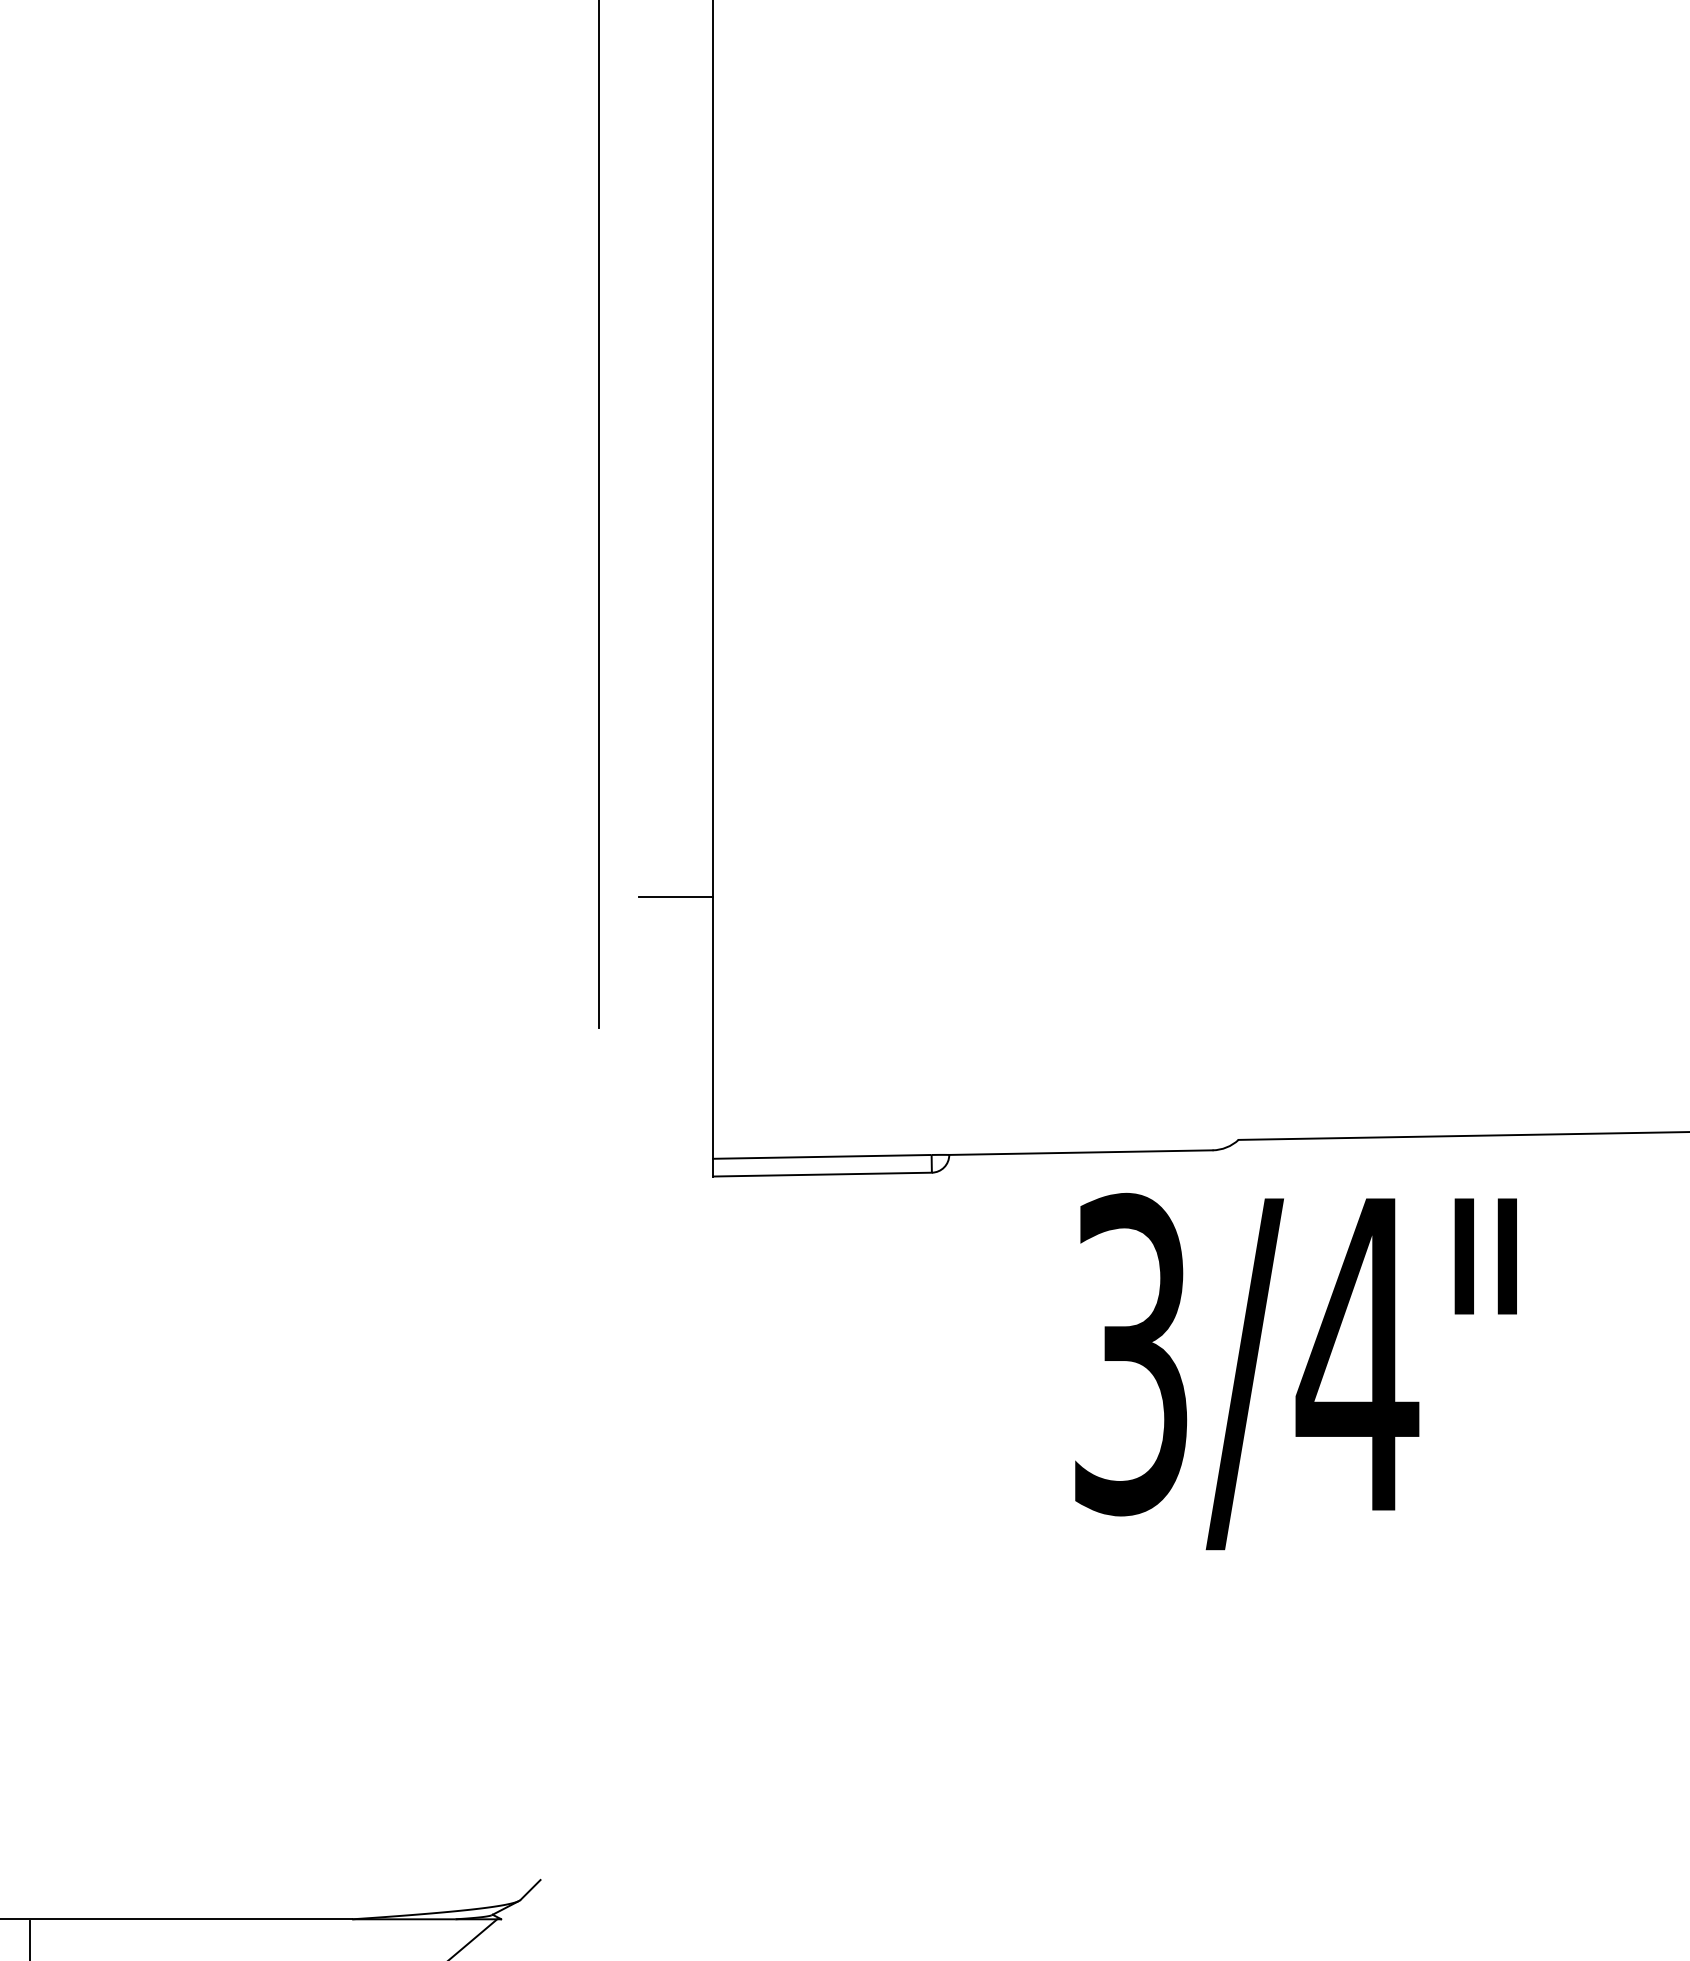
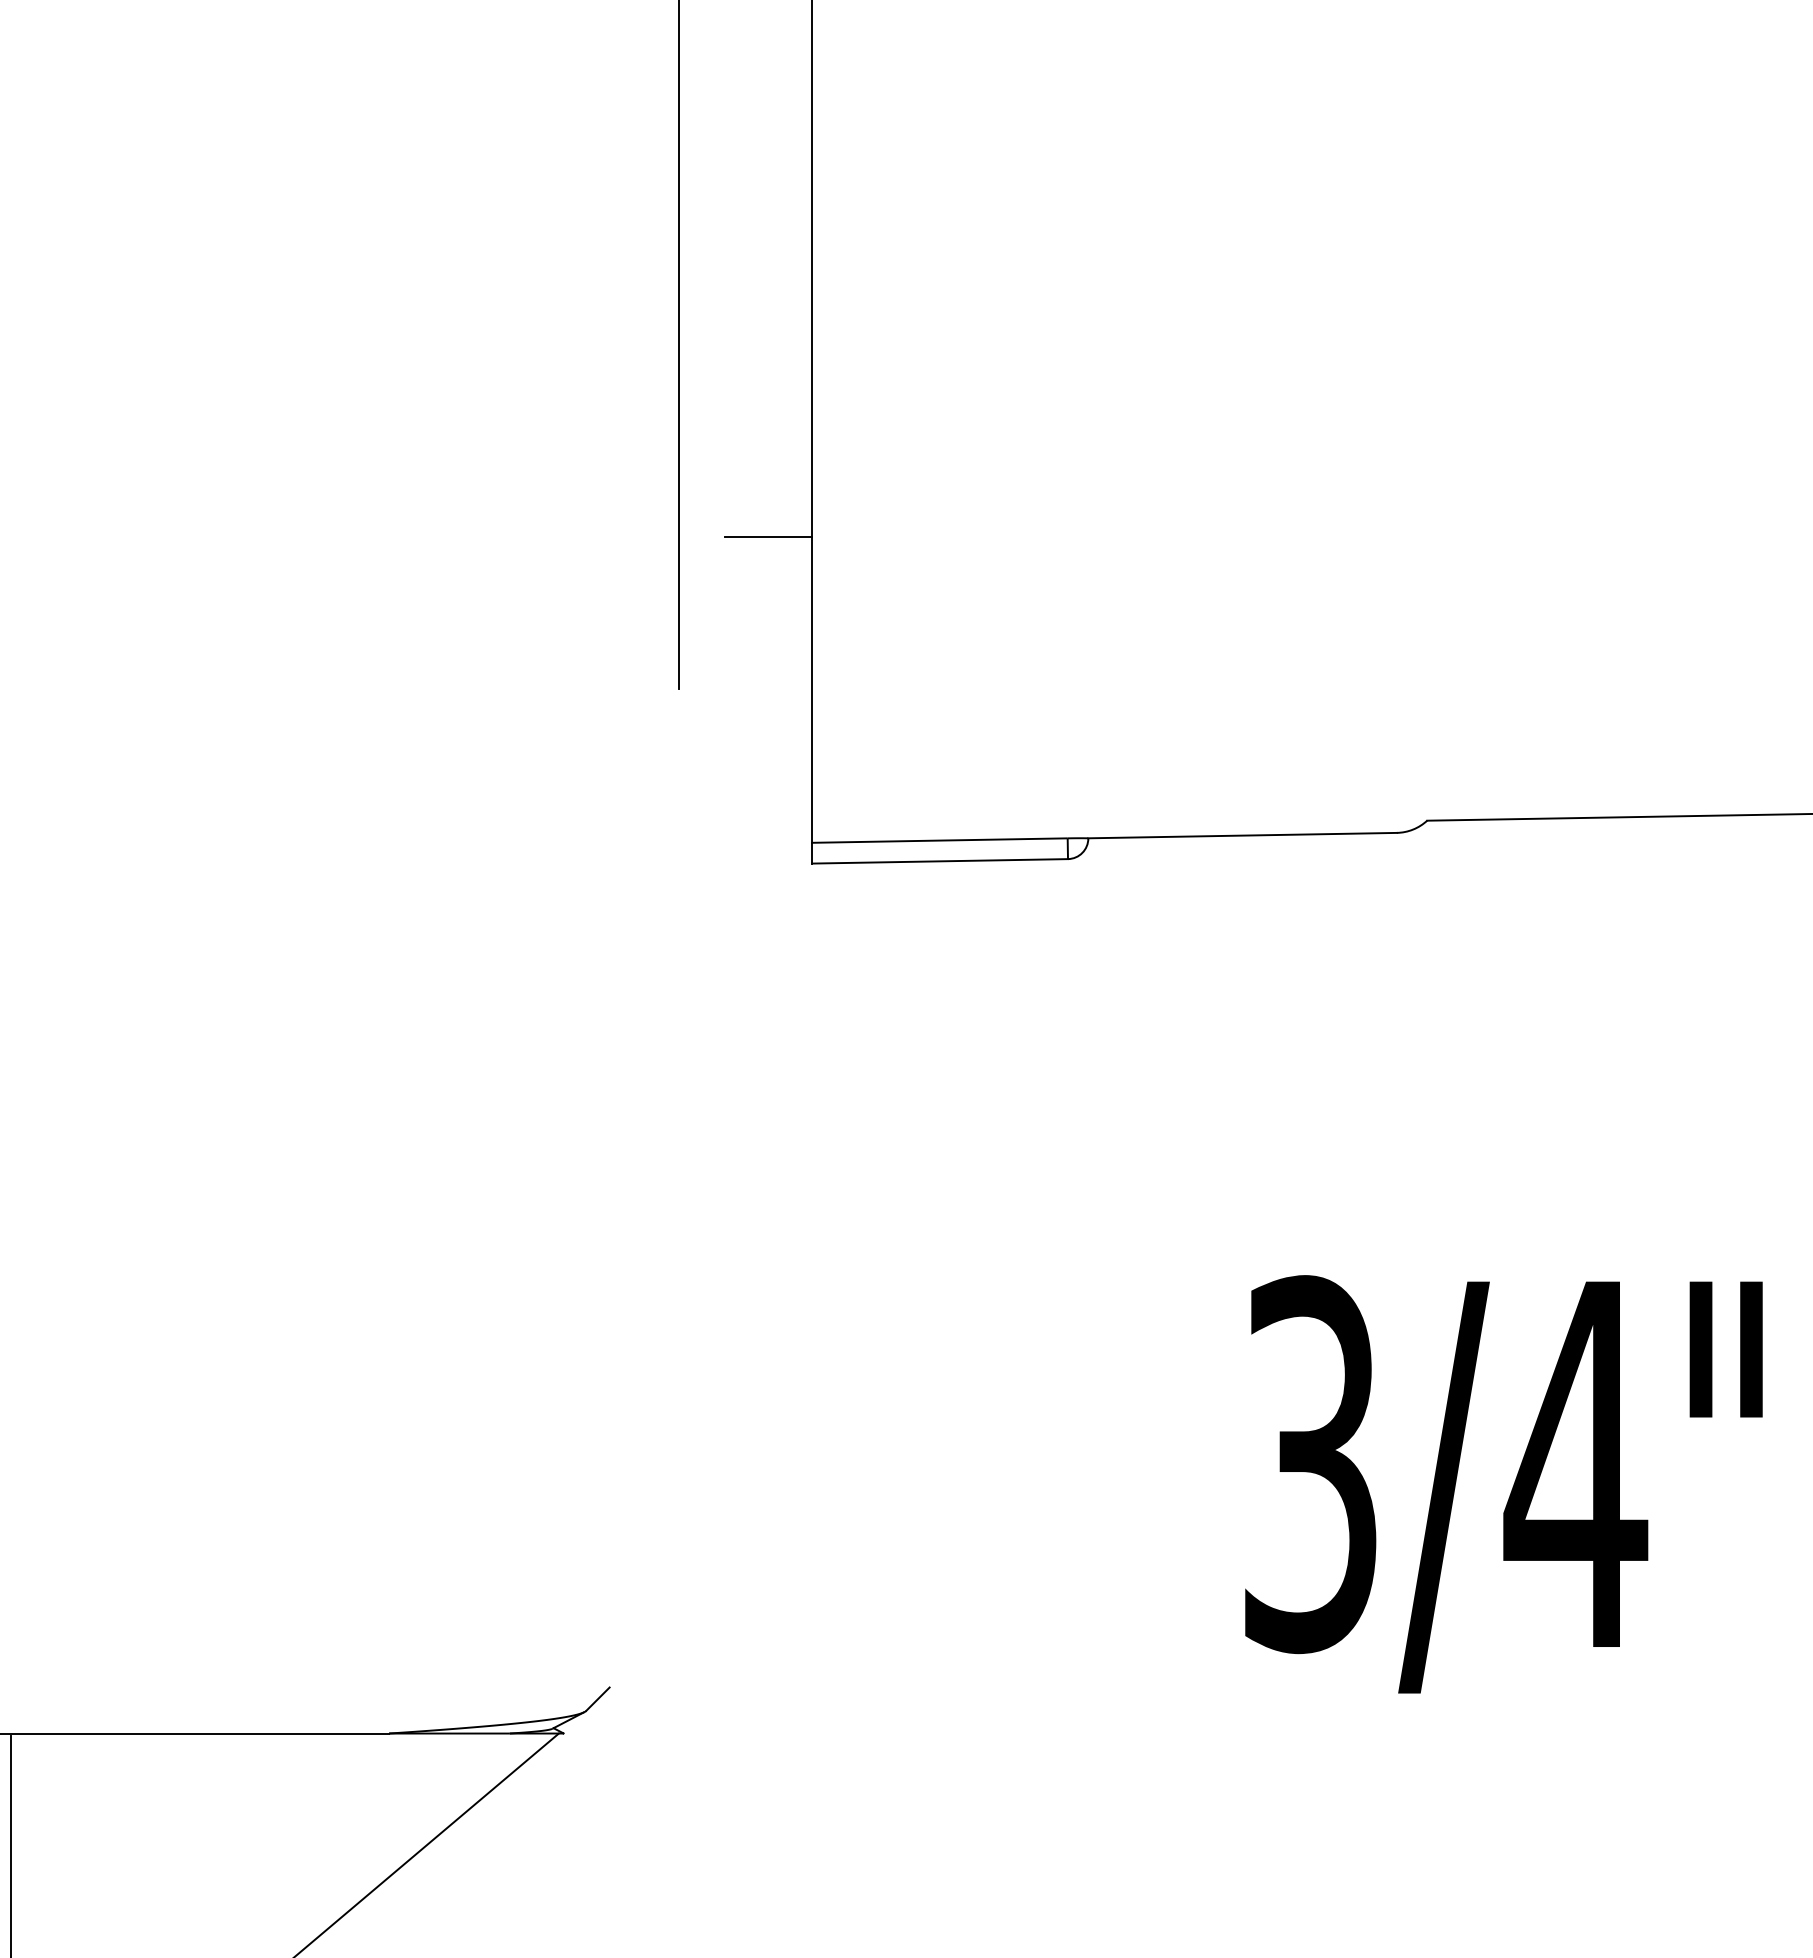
text: (1295, 1371) -> (1503, 1484), moved

